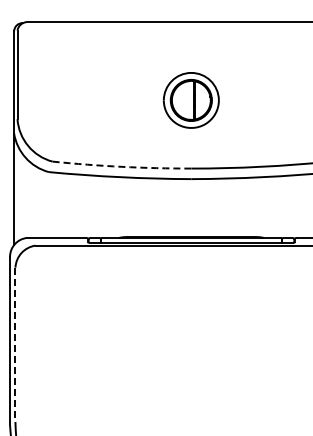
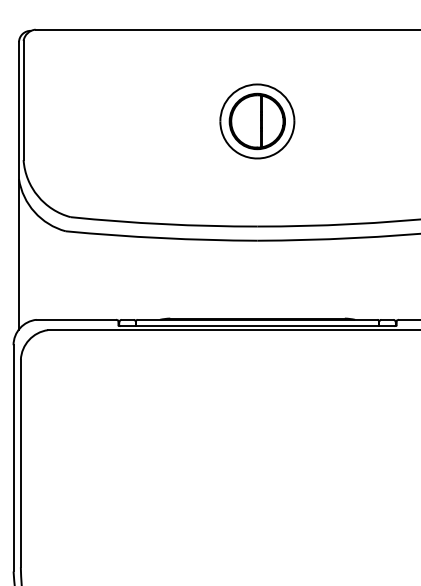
part: (191, 100) -> (257, 121), moved
arc: (121, 166) -> (163, 223), dashed -> solid
line: (15, 345) -> (20, 464), dashed -> solid

